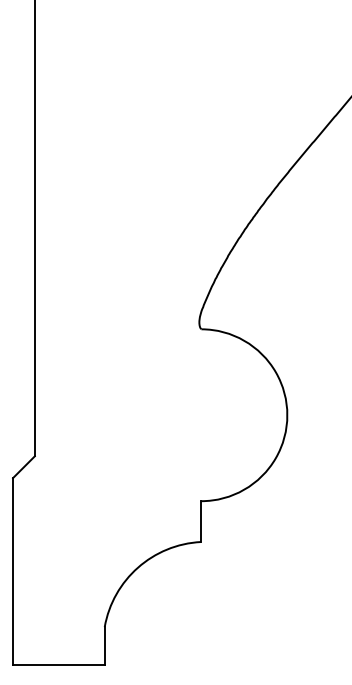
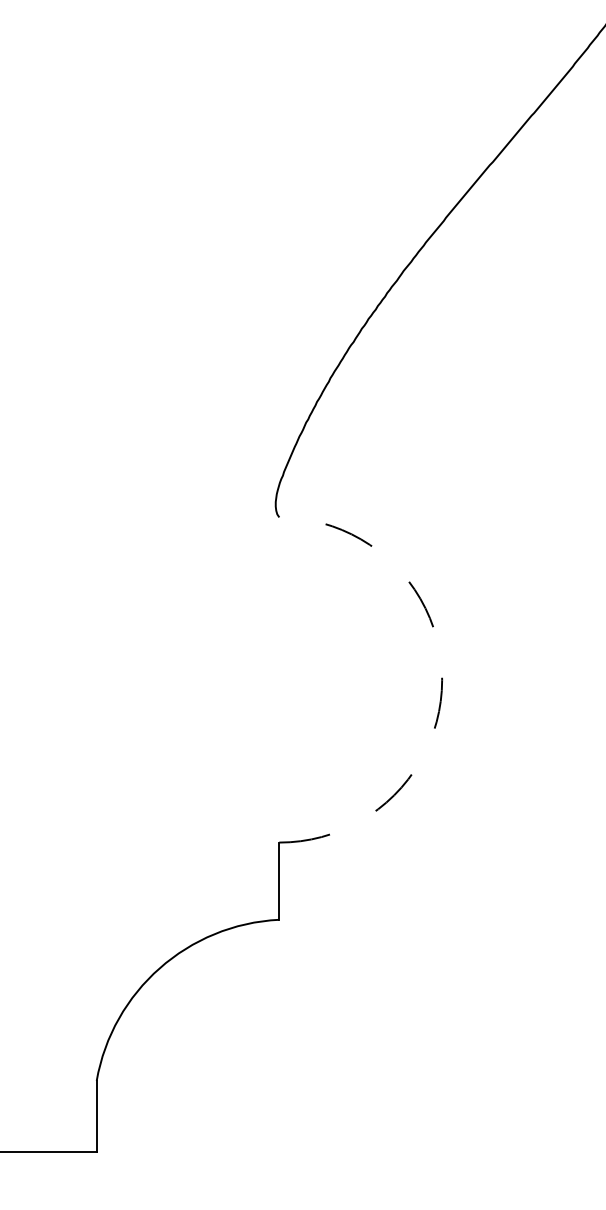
arc: (287, 415) -> (442, 680), solid -> dashed

